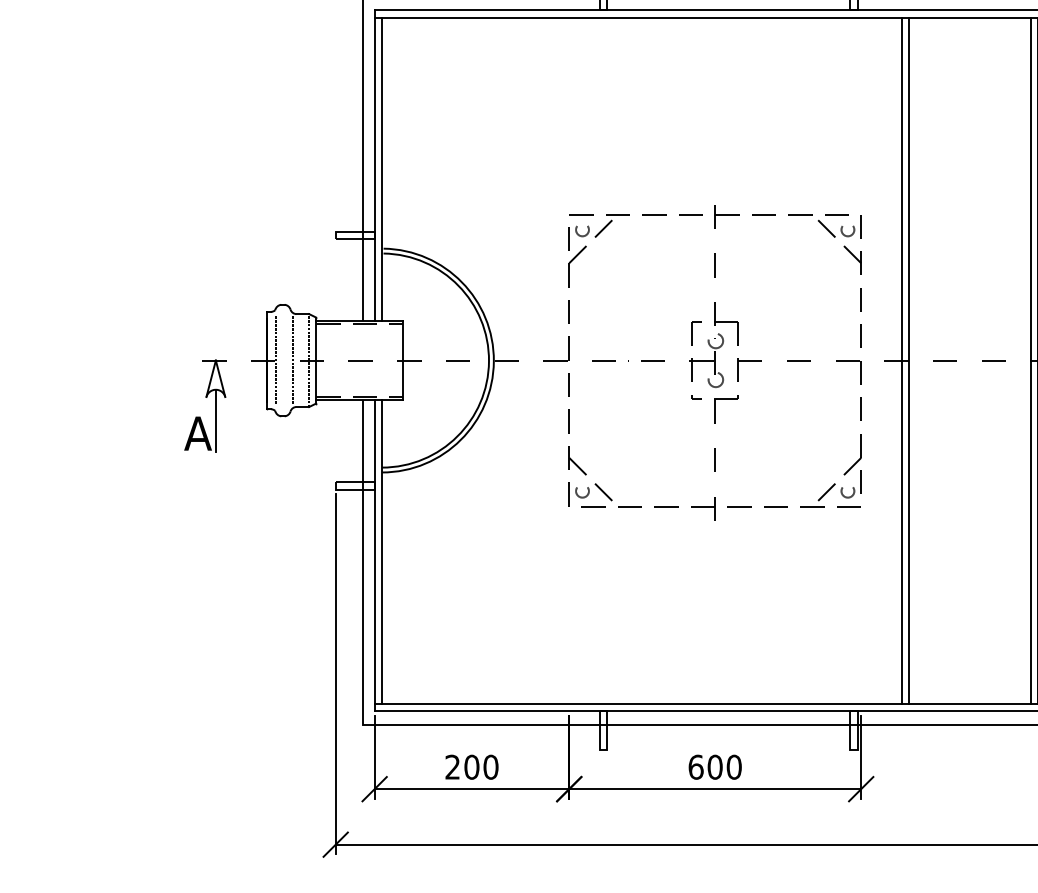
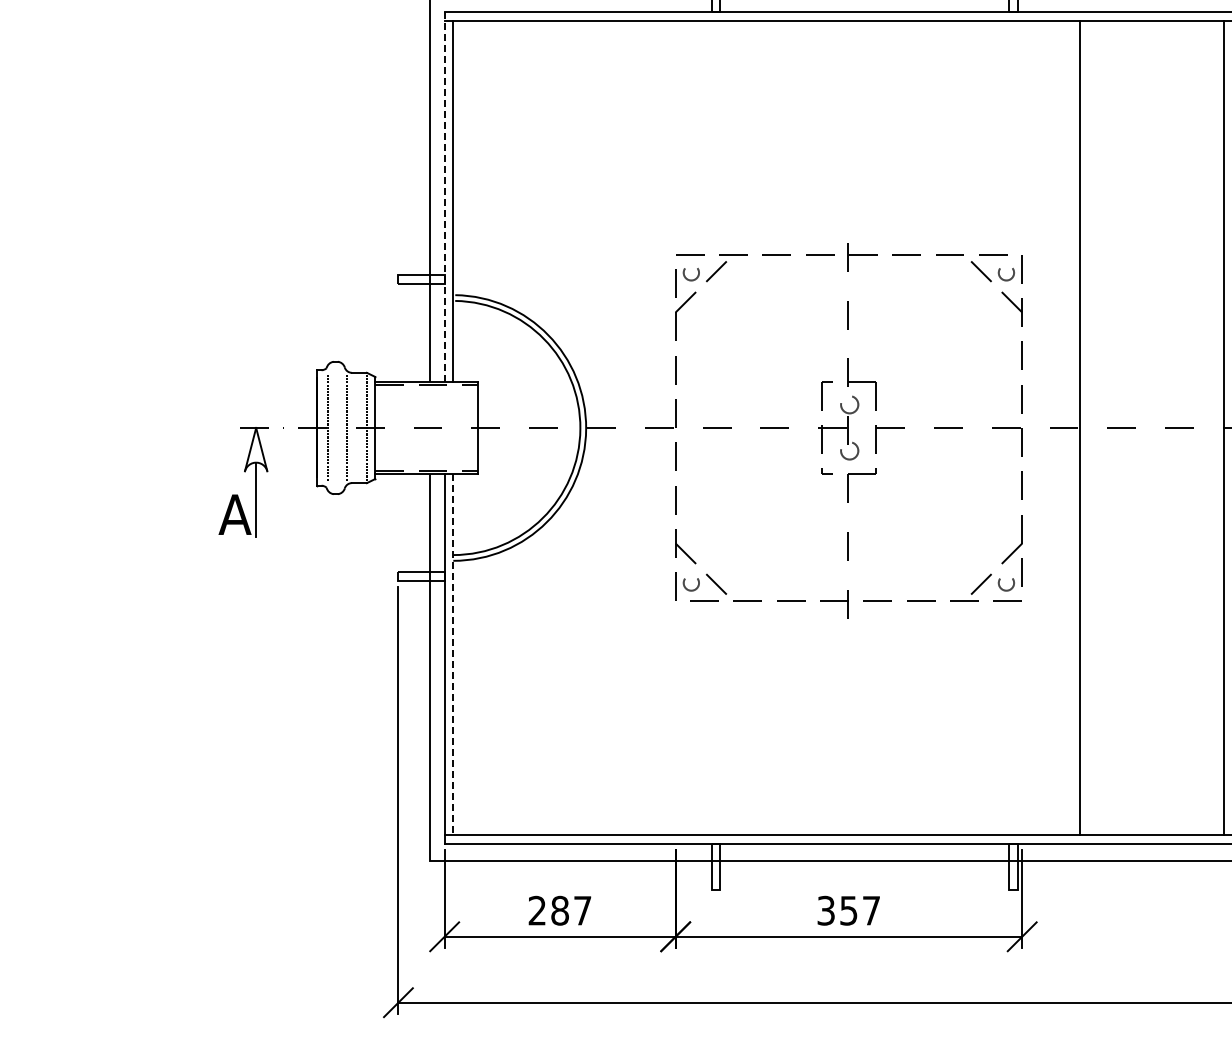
line: (374, 165) -> (444, 196), solid -> dashed
line: (901, 360) -> (1070, 427), removed
line: (382, 552) -> (453, 655), solid -> dashed
text: (481, 767) -> (571, 910), 200 -> 287
text: (714, 767) -> (848, 910), 600 -> 357

